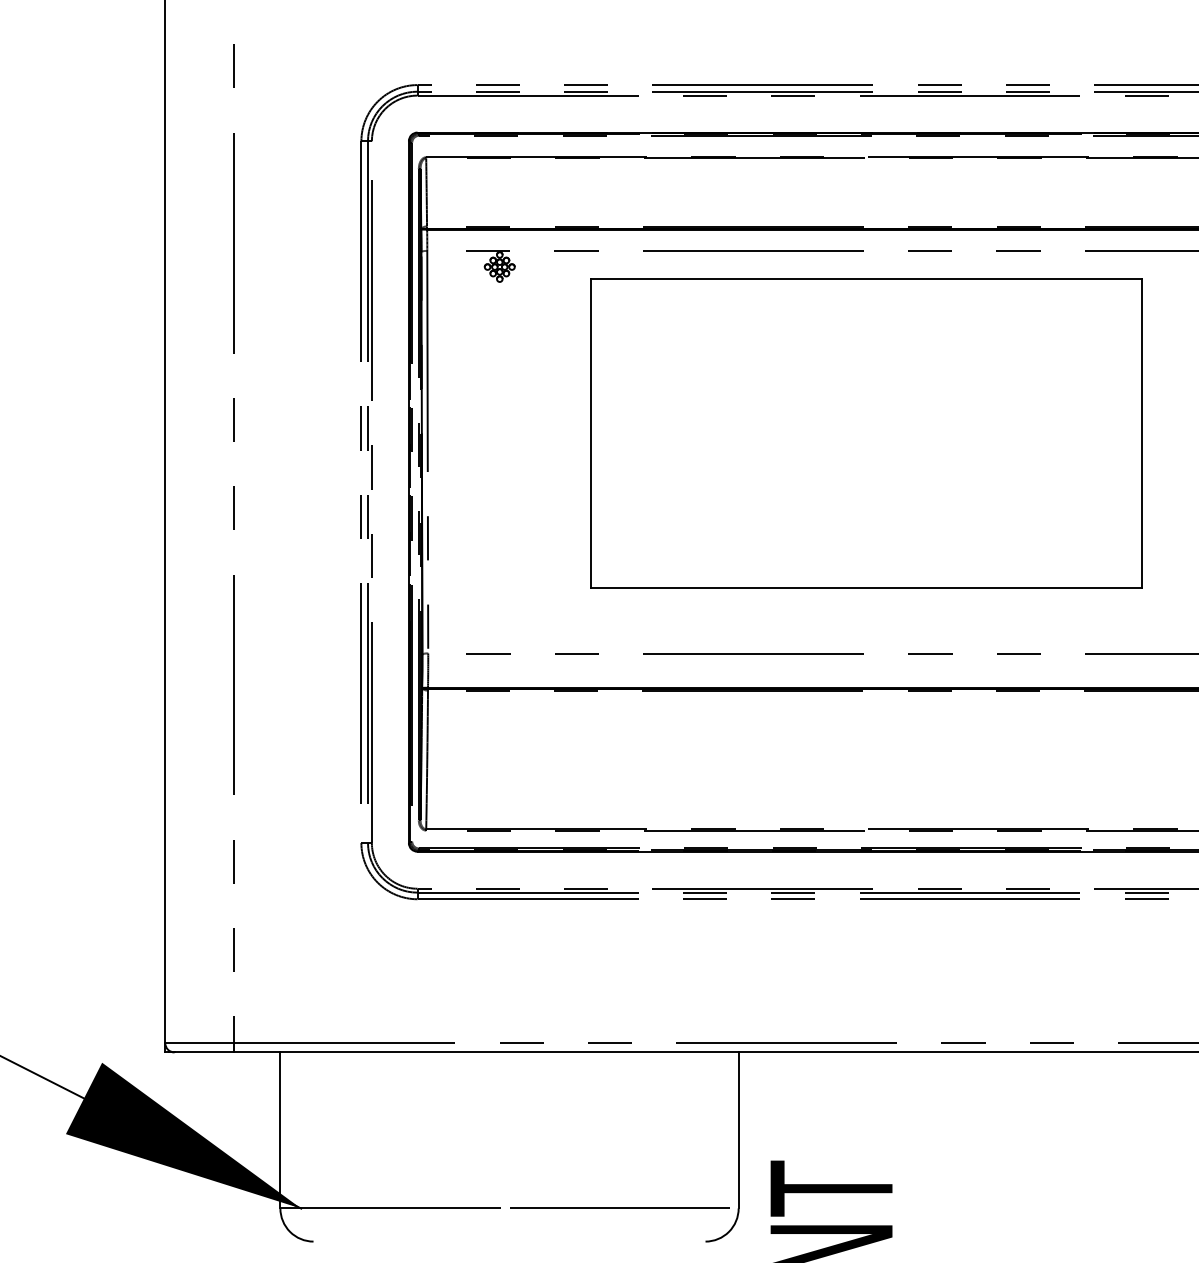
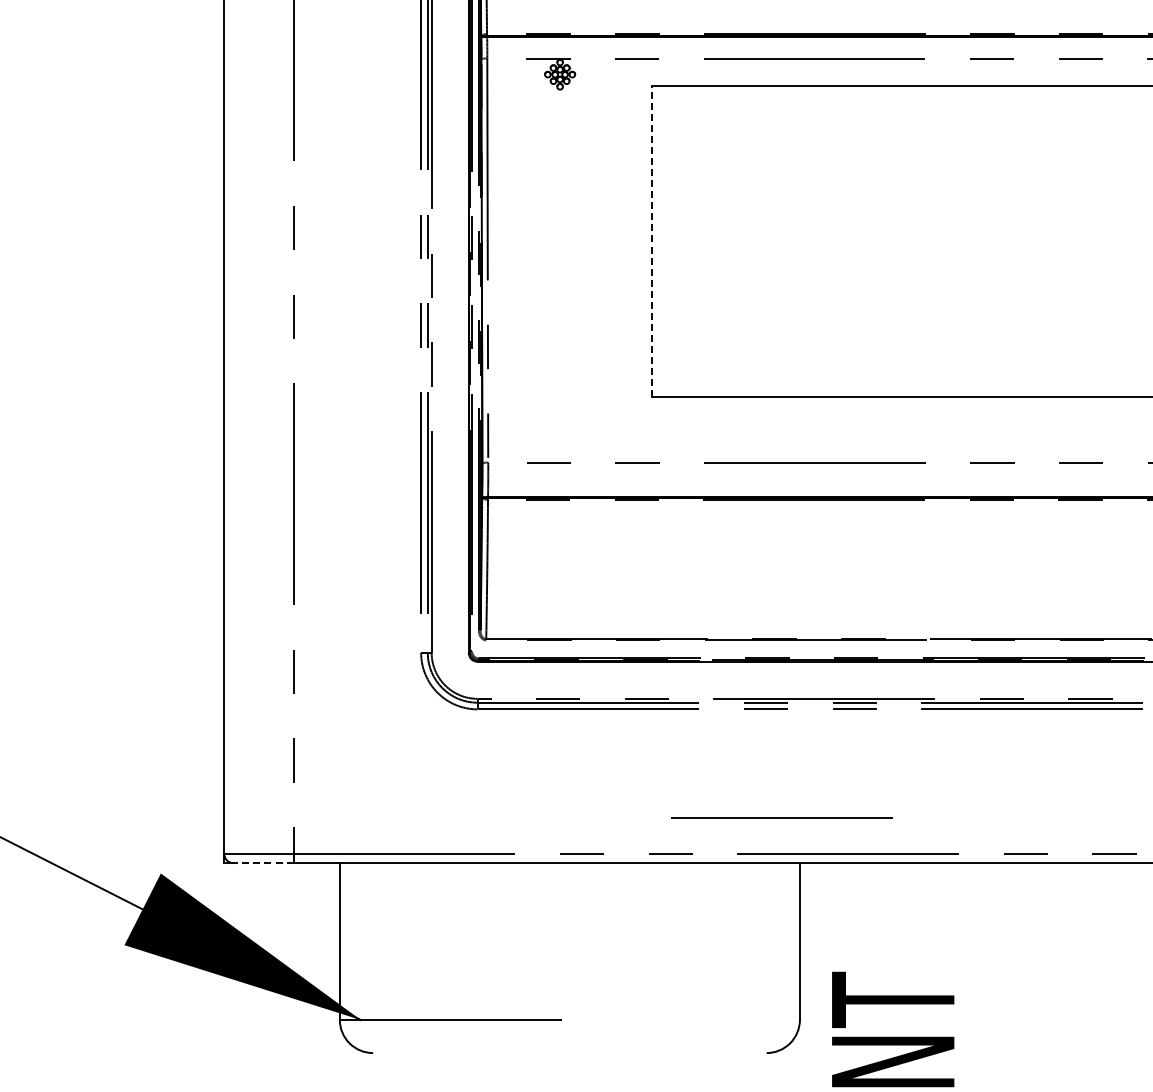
line: (590, 433) -> (651, 241), solid -> dashed
line: (204, 1052) -> (263, 863), solid -> dashed
line: (619, 1207) -> (781, 817), moved

